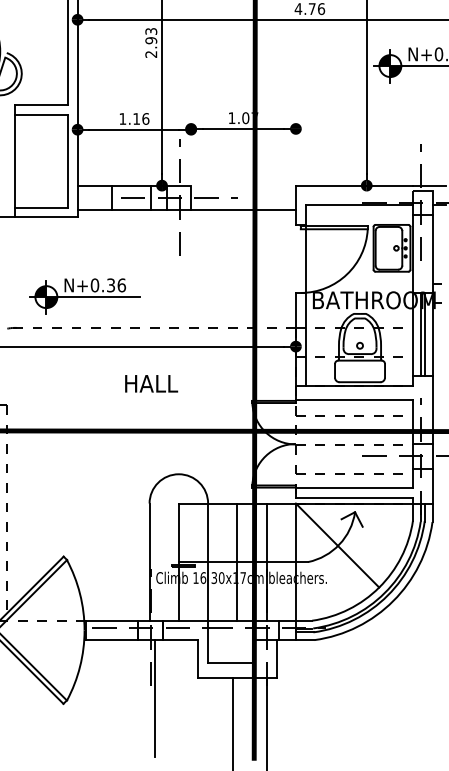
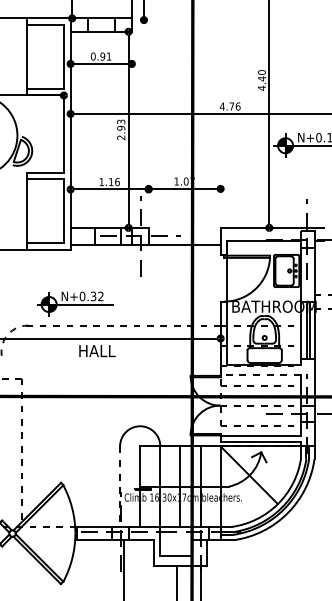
text: (121, 285) -> (100, 296), N+0.36 -> N+0.32
text: (151, 384) -> (97, 351), moved
line: (353, 400) -> (260, 375), solid -> dashed
line: (150, 563) -> (120, 487), solid -> dashed

